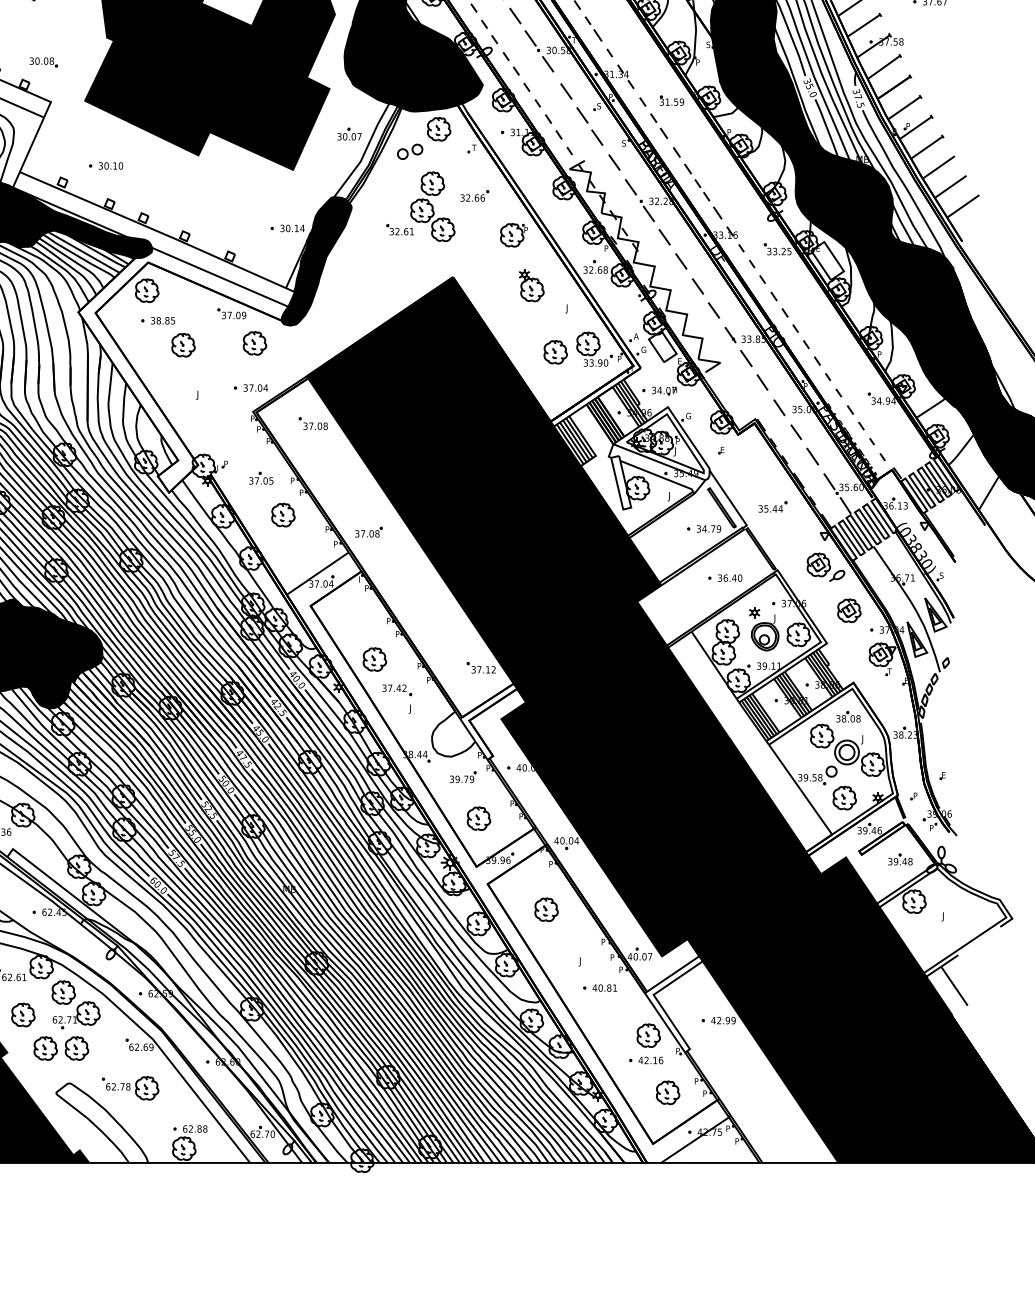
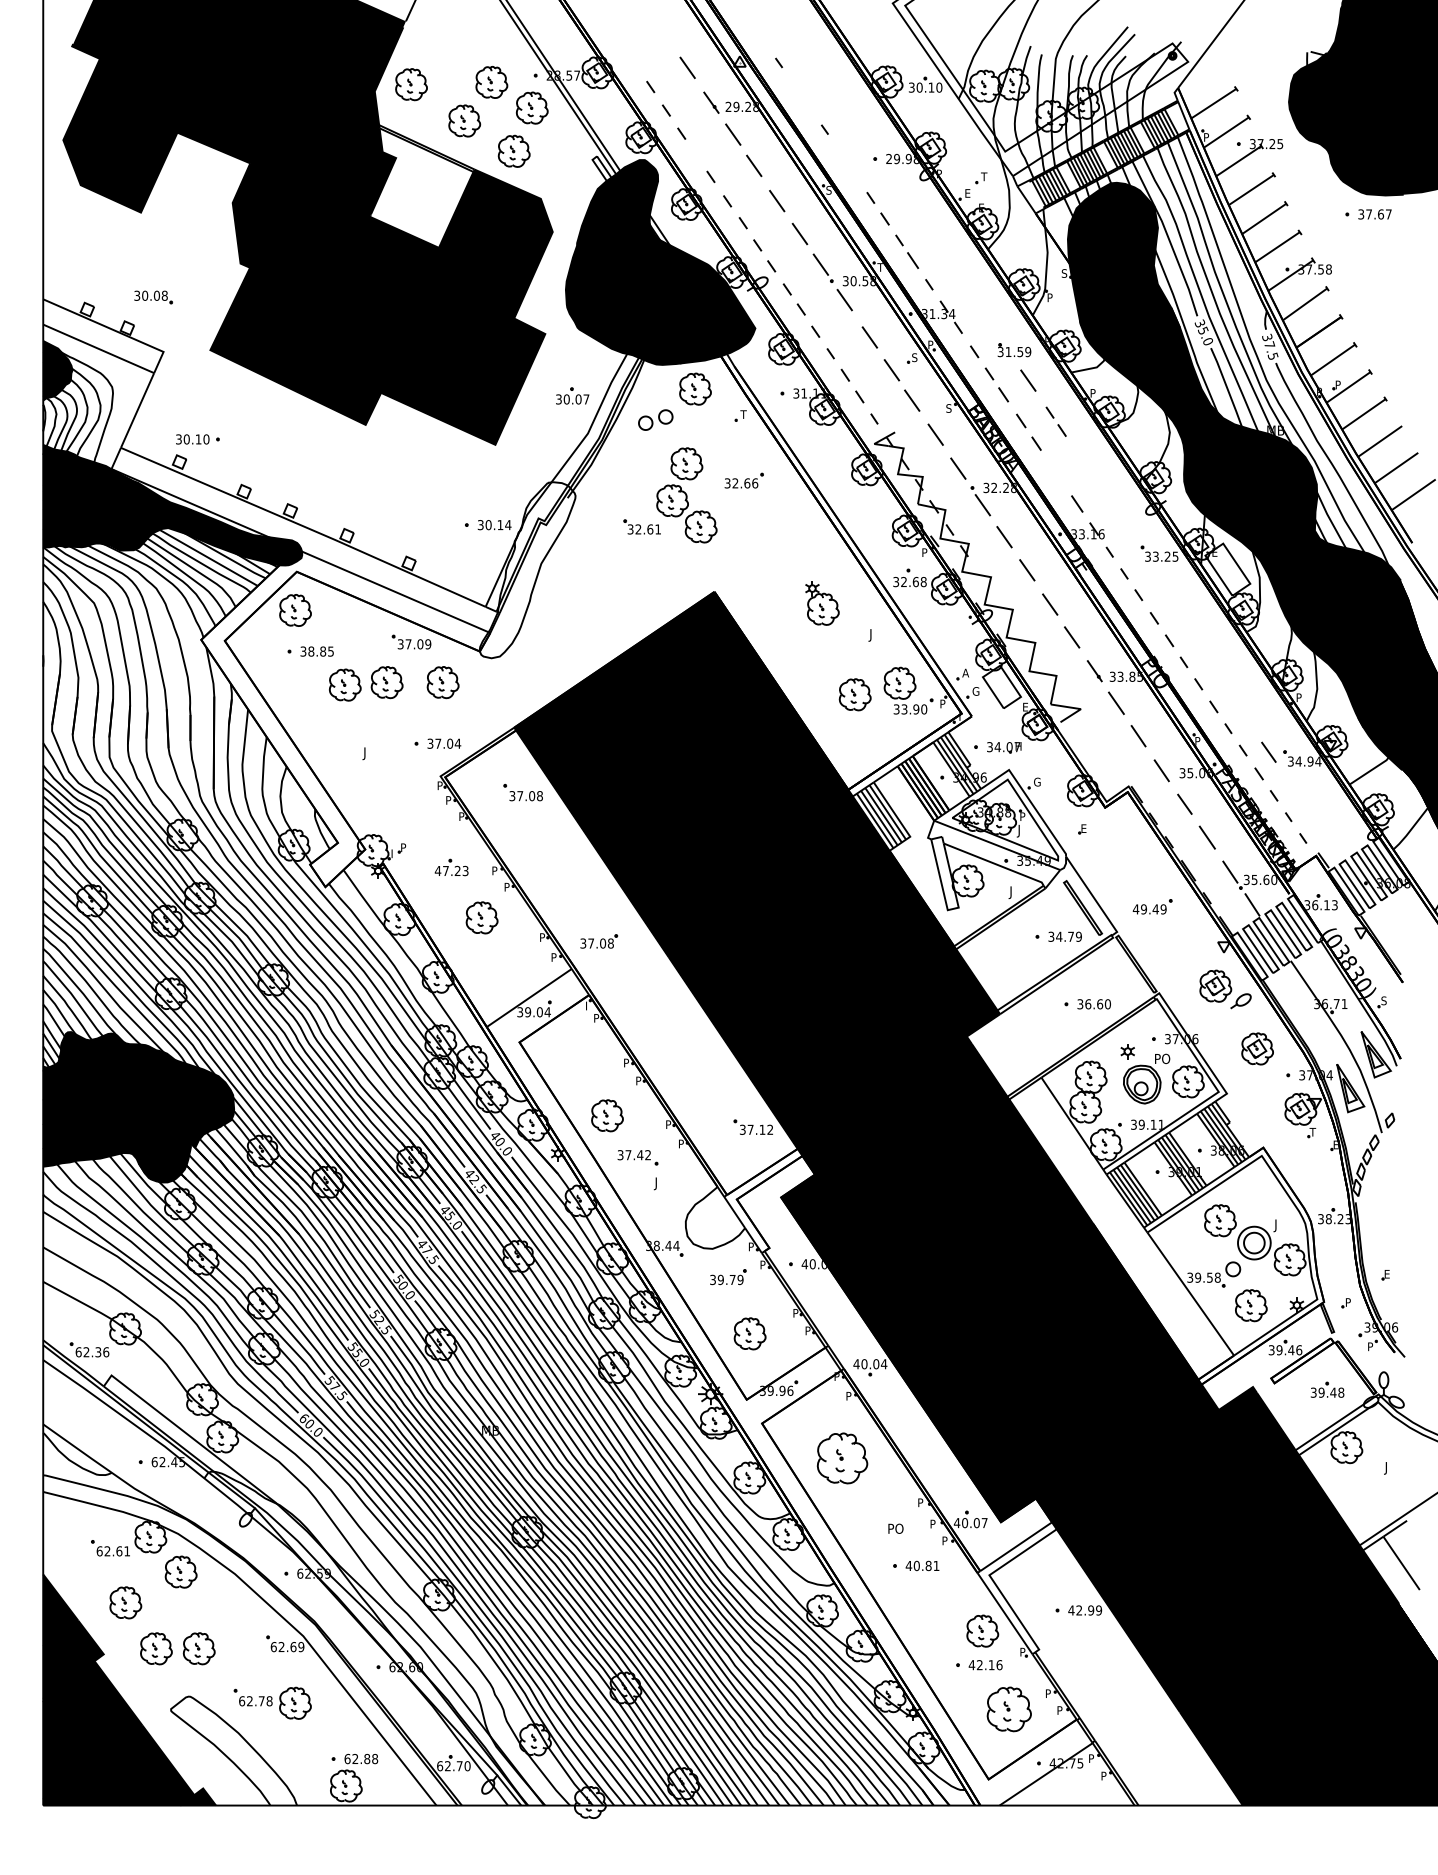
line: (682, 122) -> (1028, 380), added
text: (110, 166) -> (192, 439), moved
part: (701, 190) -> (1055, 421), moved
part: (514, 234) -> (798, 533), removed
fill: (316, 261) -> (527, 570), removed
part: (213, 343) -> (386, 682), added
line: (857, 393) -> (1268, 751), added
text: (261, 480) -> (451, 870), 37.05 -> 47.23
text: (770, 509) -> (1149, 909), 35.44 -> 49.49
text: (733, 578) -> (1099, 1004), 36.40 -> 36.60
text: (317, 584) -> (528, 1012), 37.04 -> 39.04
text: (779, 618) -> (1161, 1059), J -> PO
part: (848, 717) -> (1256, 1194), removed
part: (546, 909) -> (842, 1458), size x1.6
text: (584, 961) -> (894, 1529), J -> PO
part: (76, 1015) -> (198, 1603), removed
part: (667, 1092) -> (1008, 1709), size x1.4

